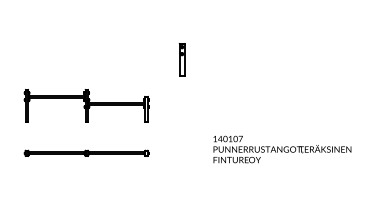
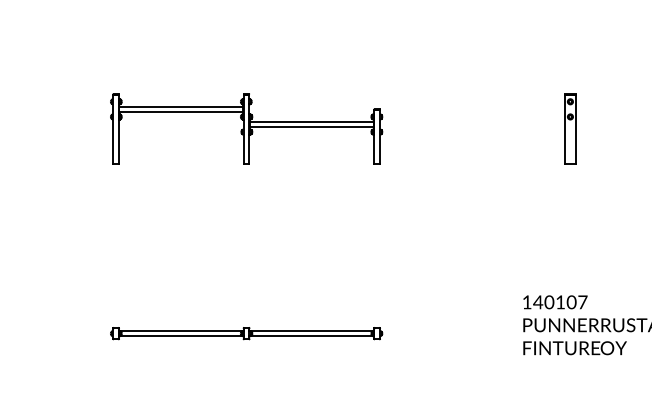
part: (181, 59) -> (569, 128), moved
part: (86, 105) -> (246, 128), moved

